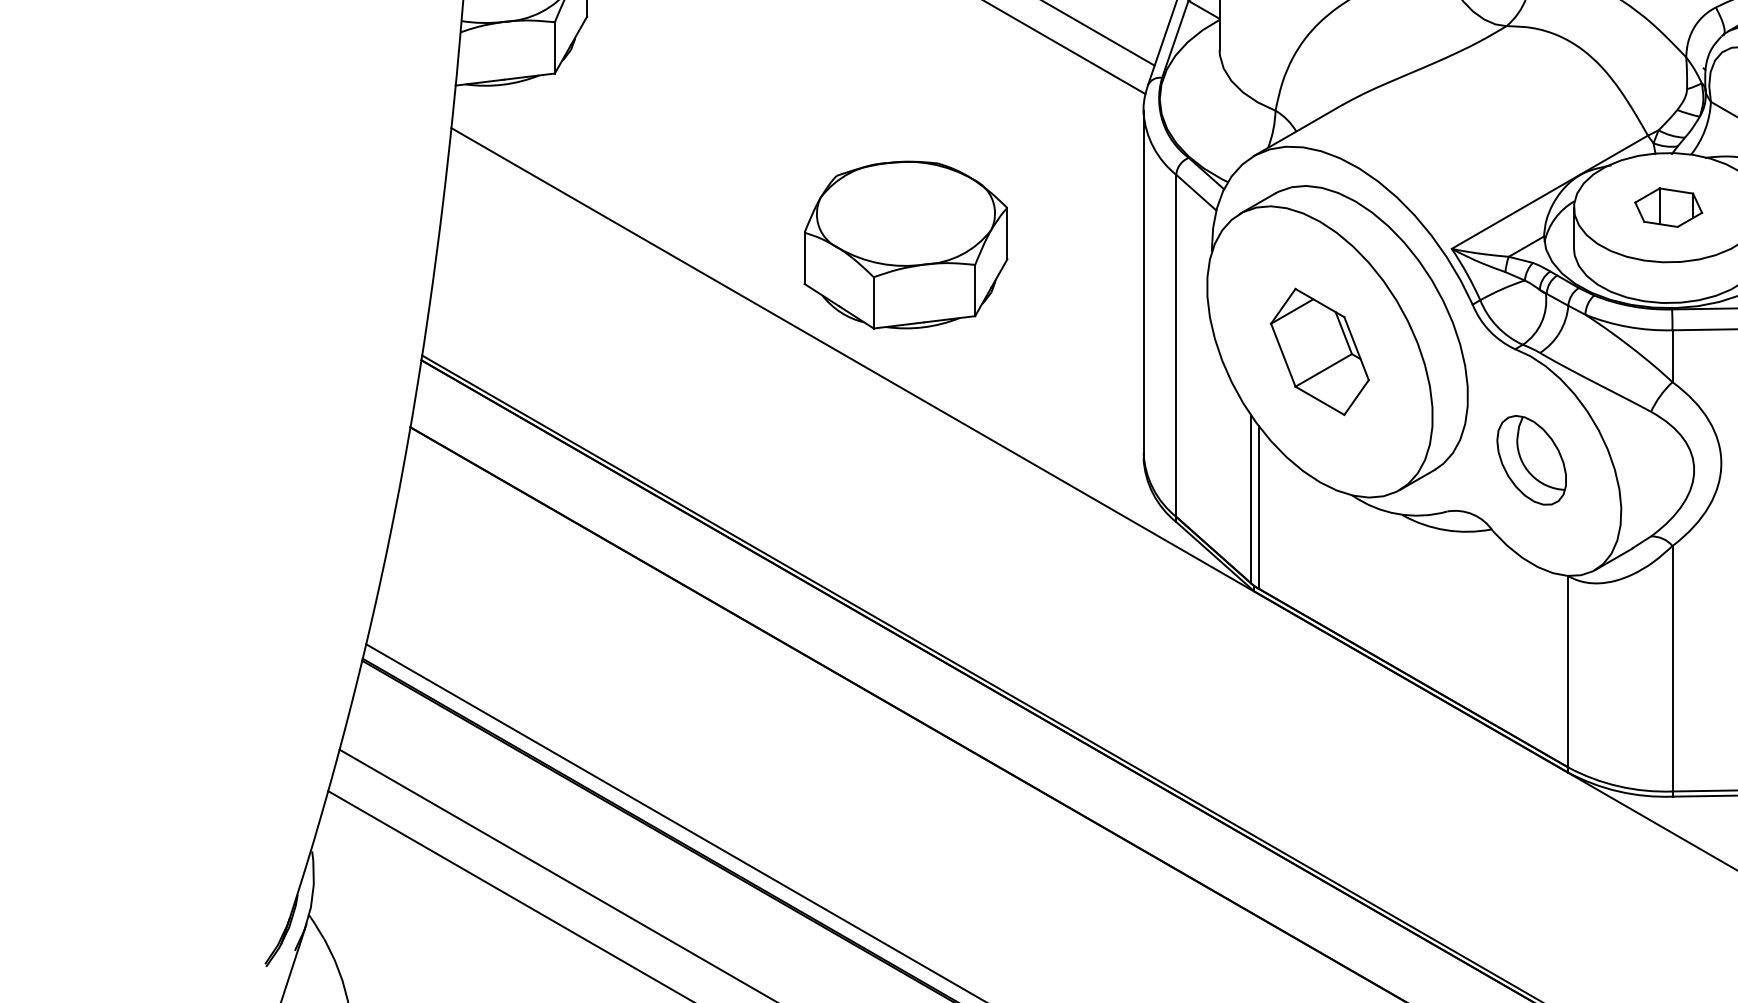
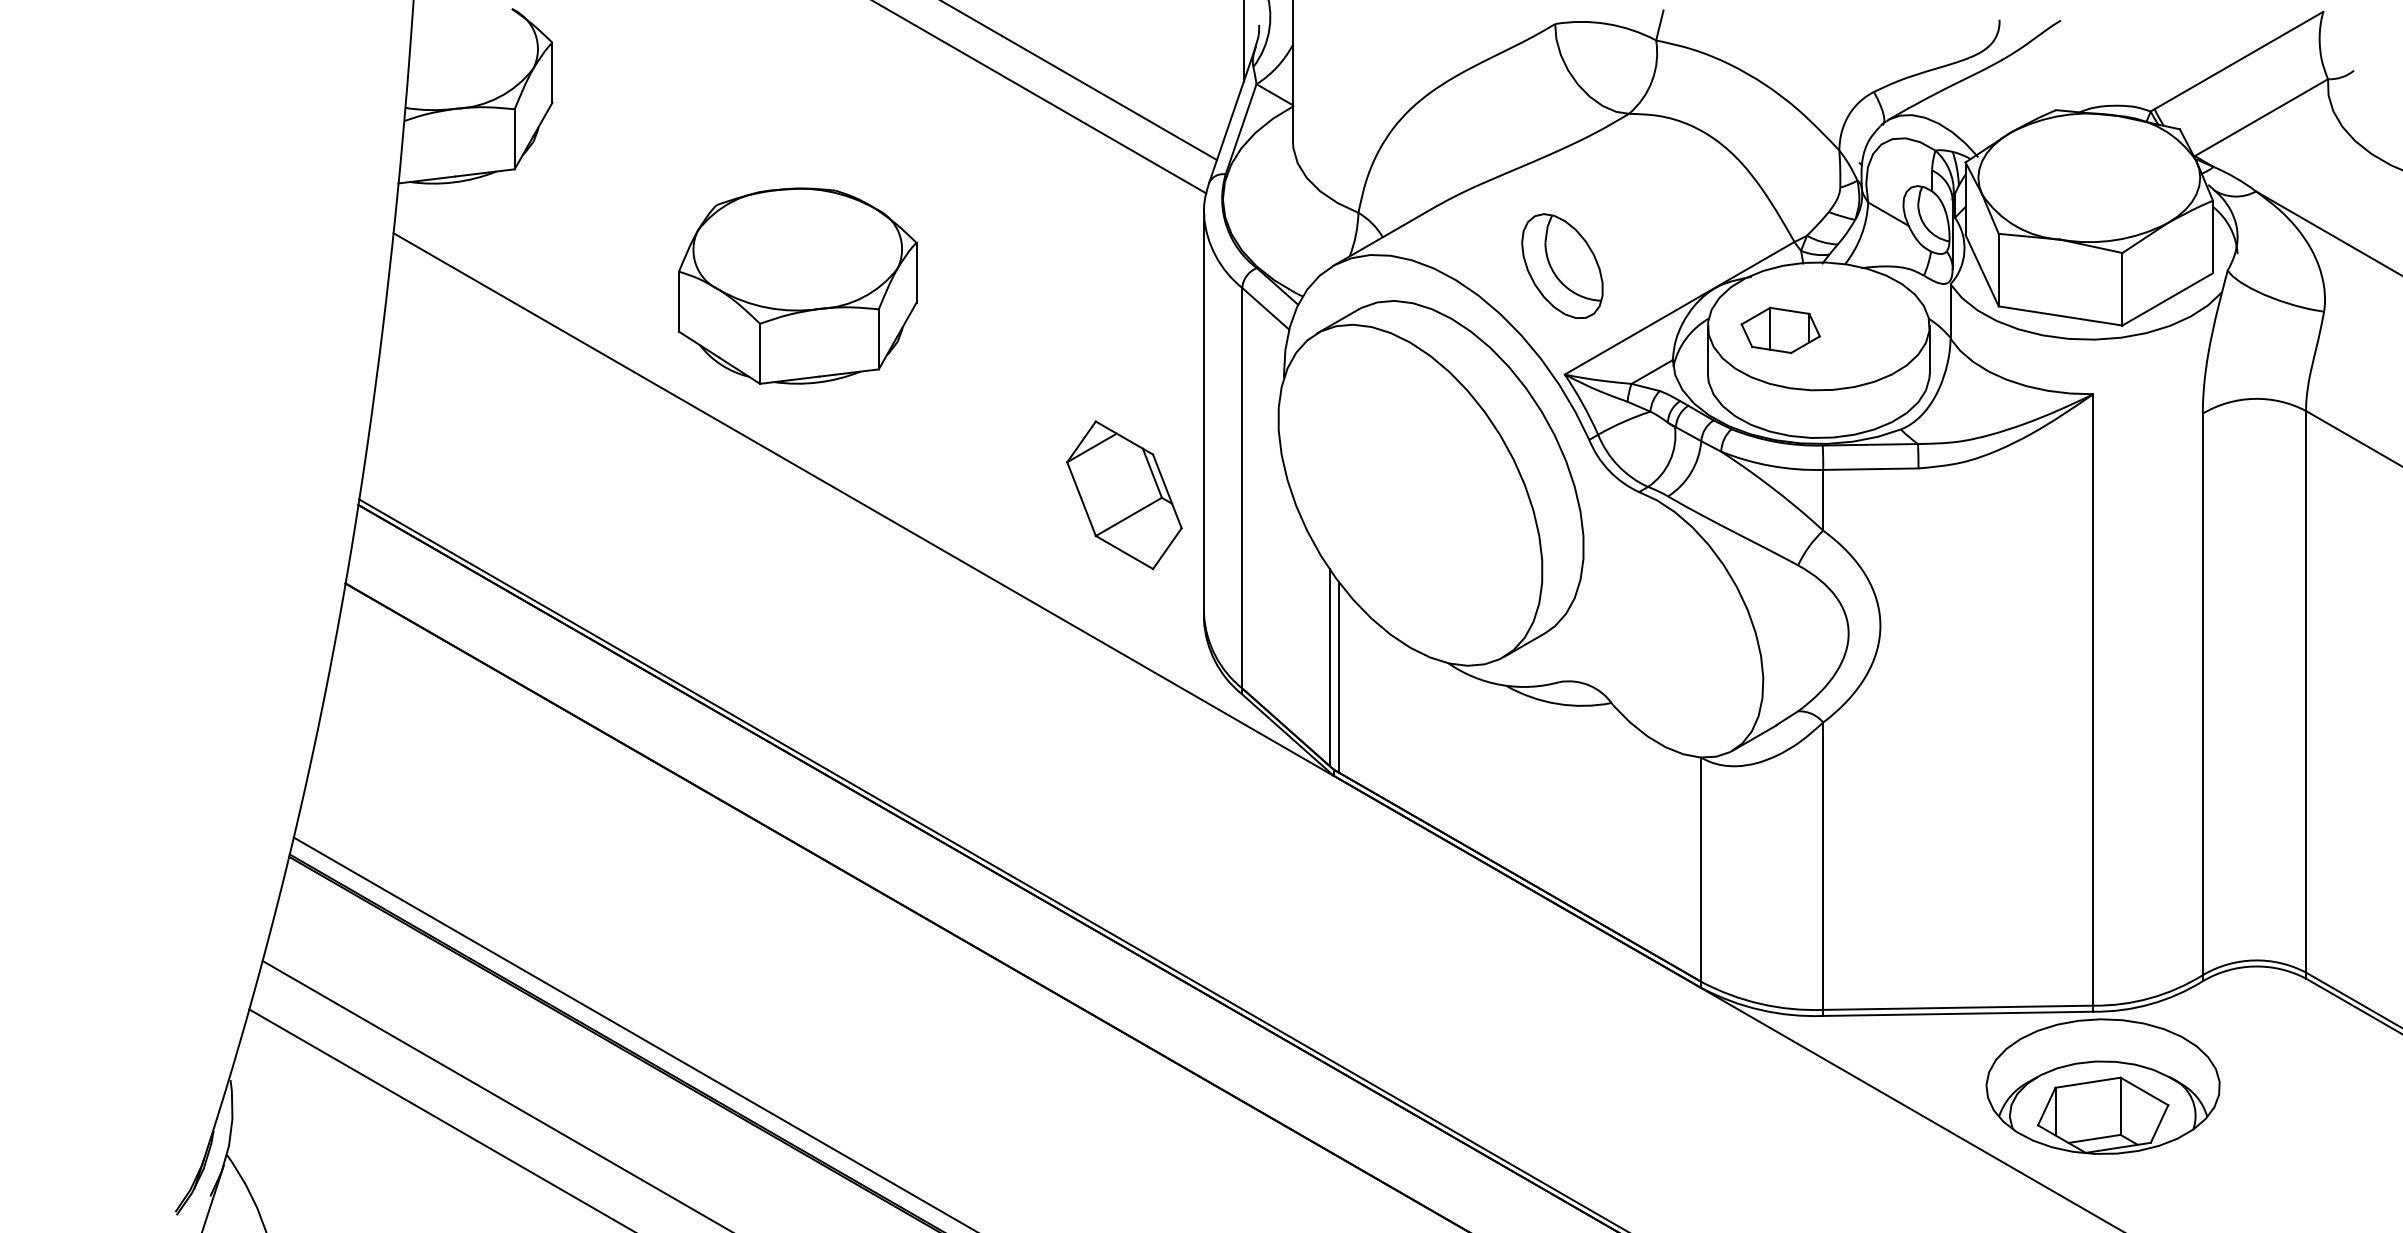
part: (1668, 206) -> (1780, 329), moved
part: (905, 244) -> (797, 285), moved
part: (1319, 352) -> (1124, 495), moved
part: (1531, 459) -> (1562, 265), moved

